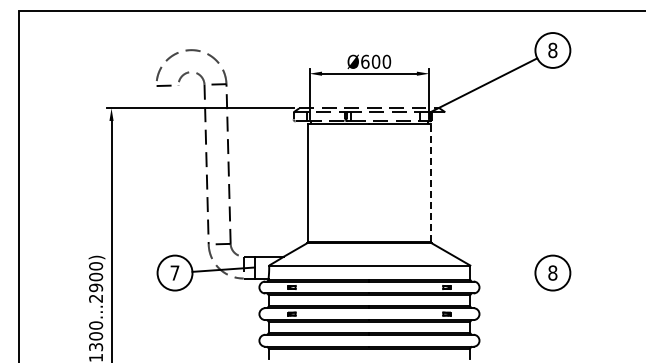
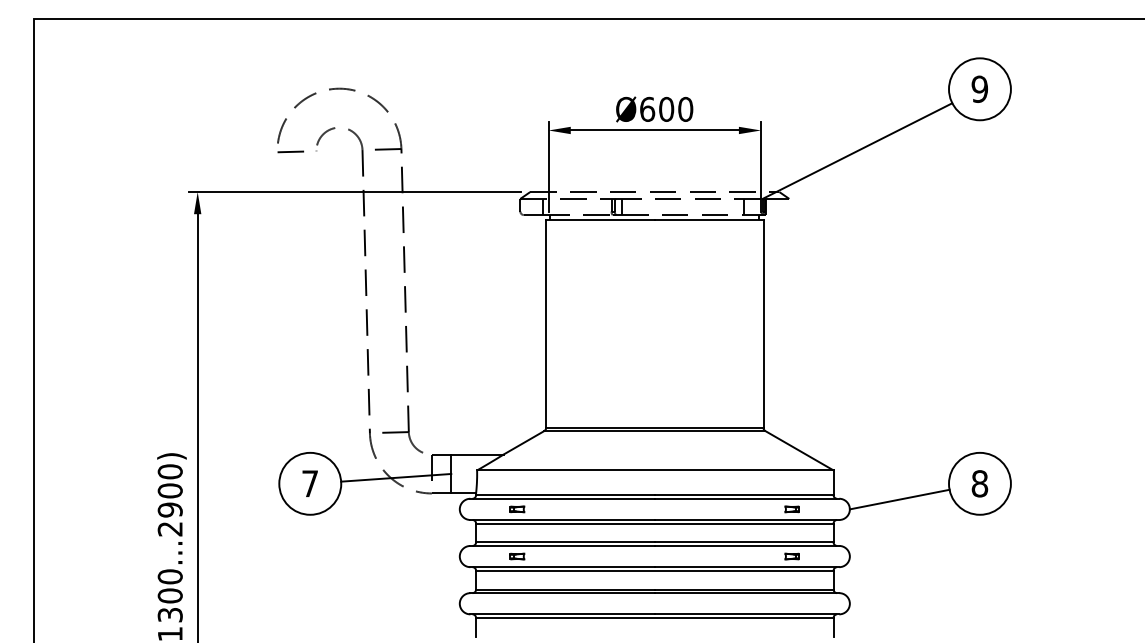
text: (552, 50) -> (979, 89), 8 -> 9
line: (430, 183) -> (763, 325), dashed -> solid
line: (507, 281) -> (899, 498), added

